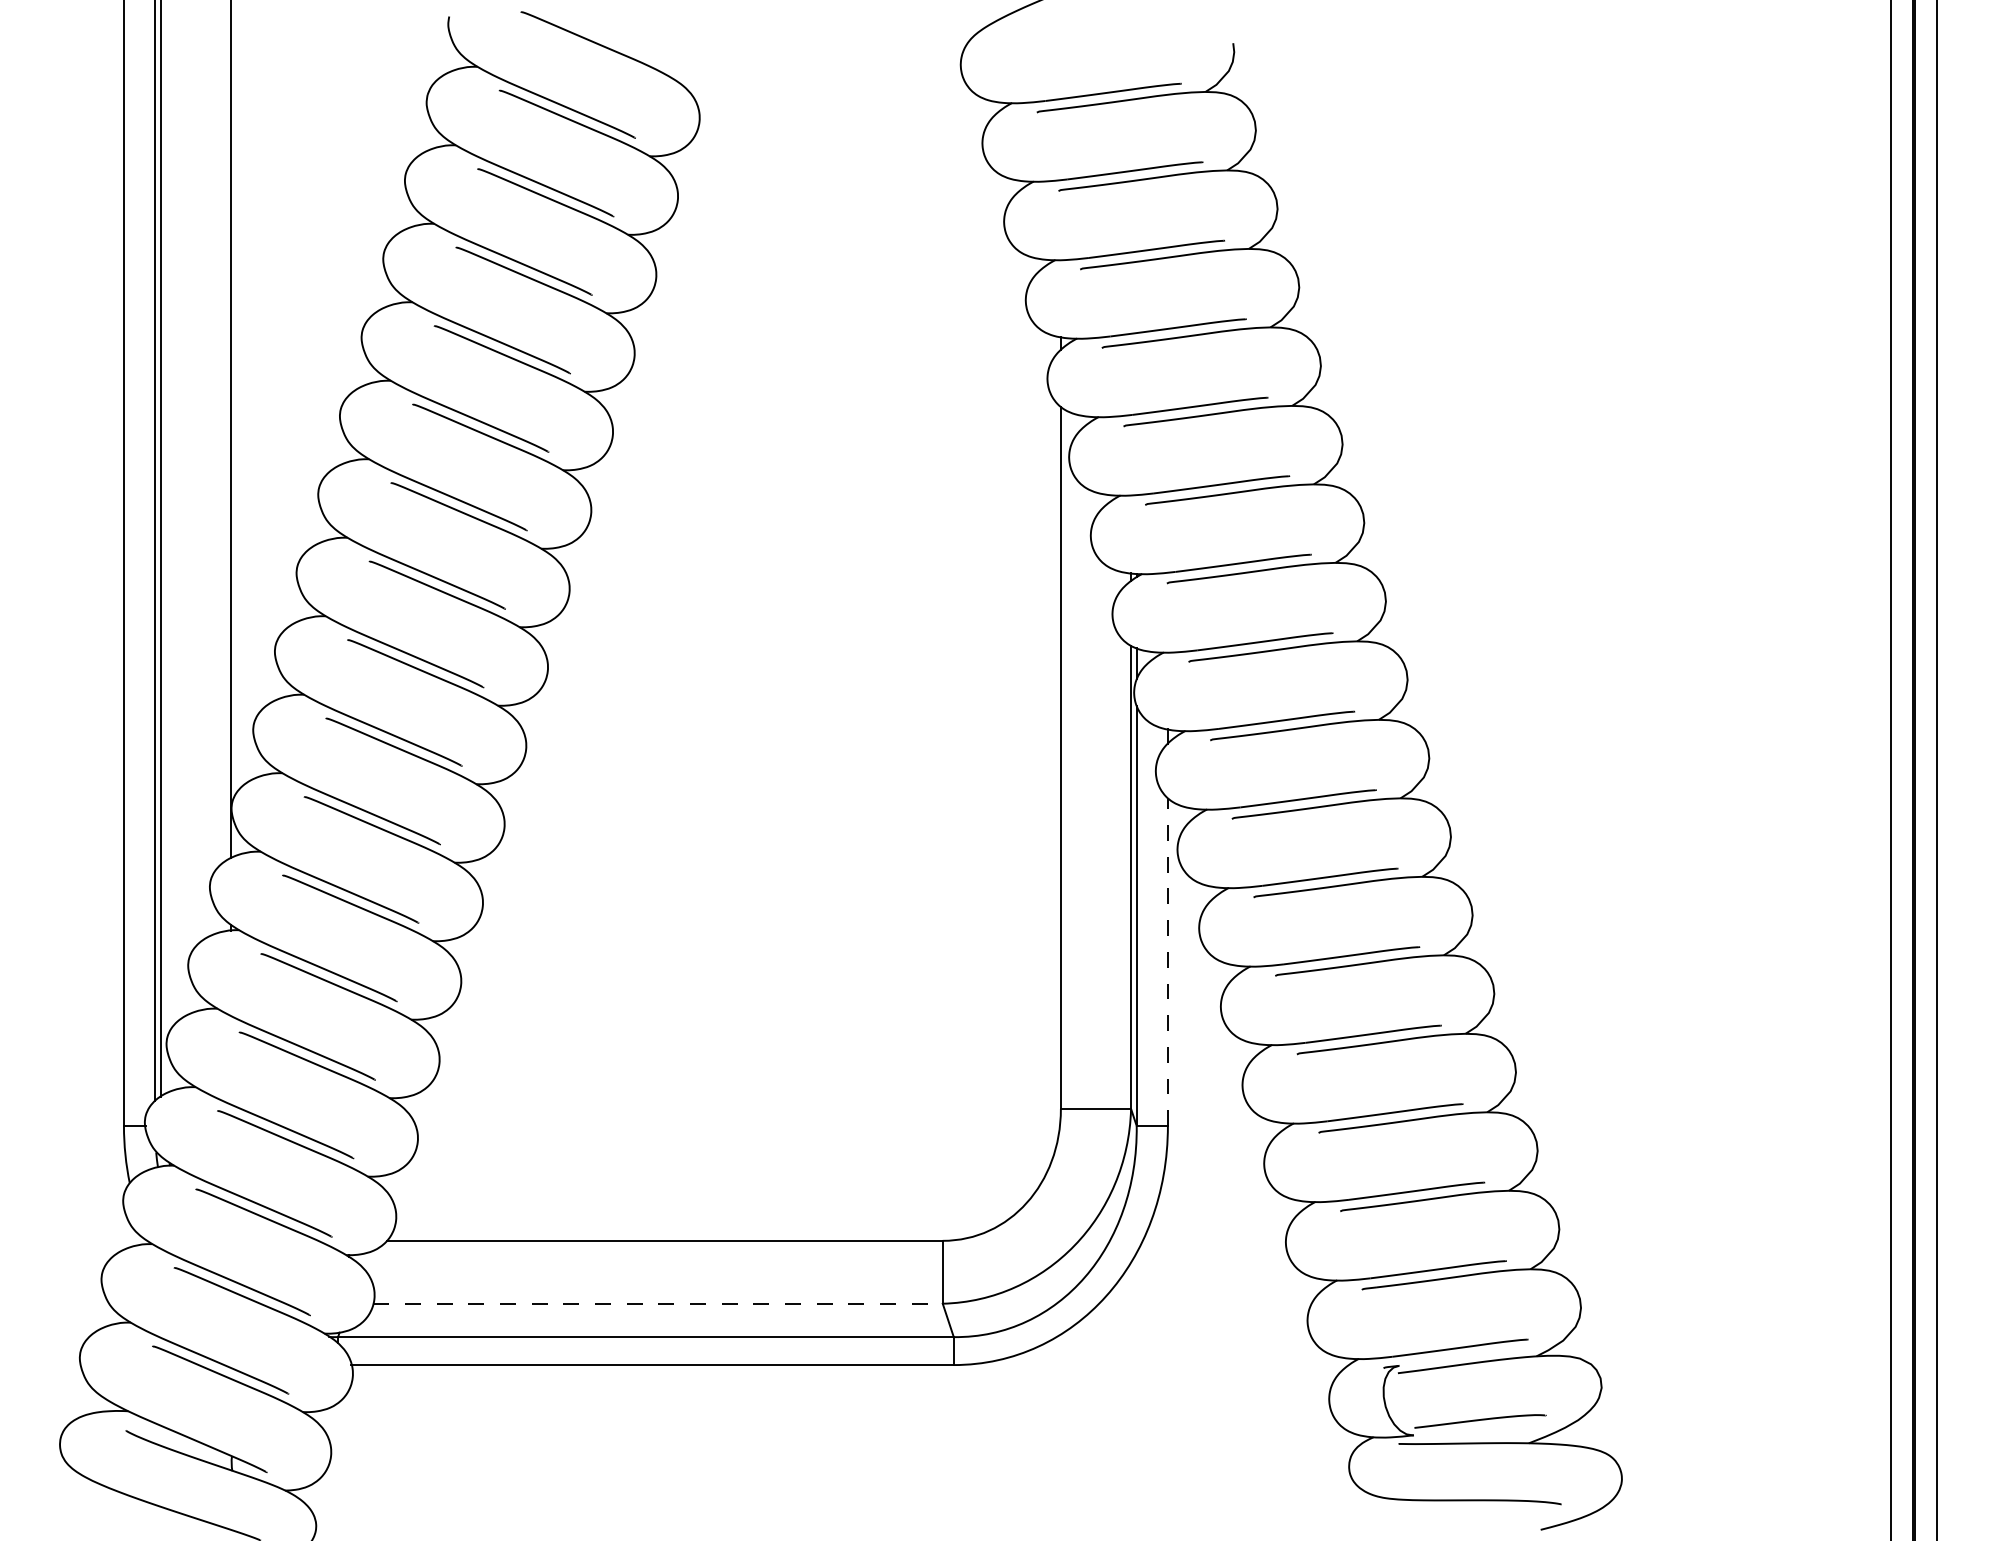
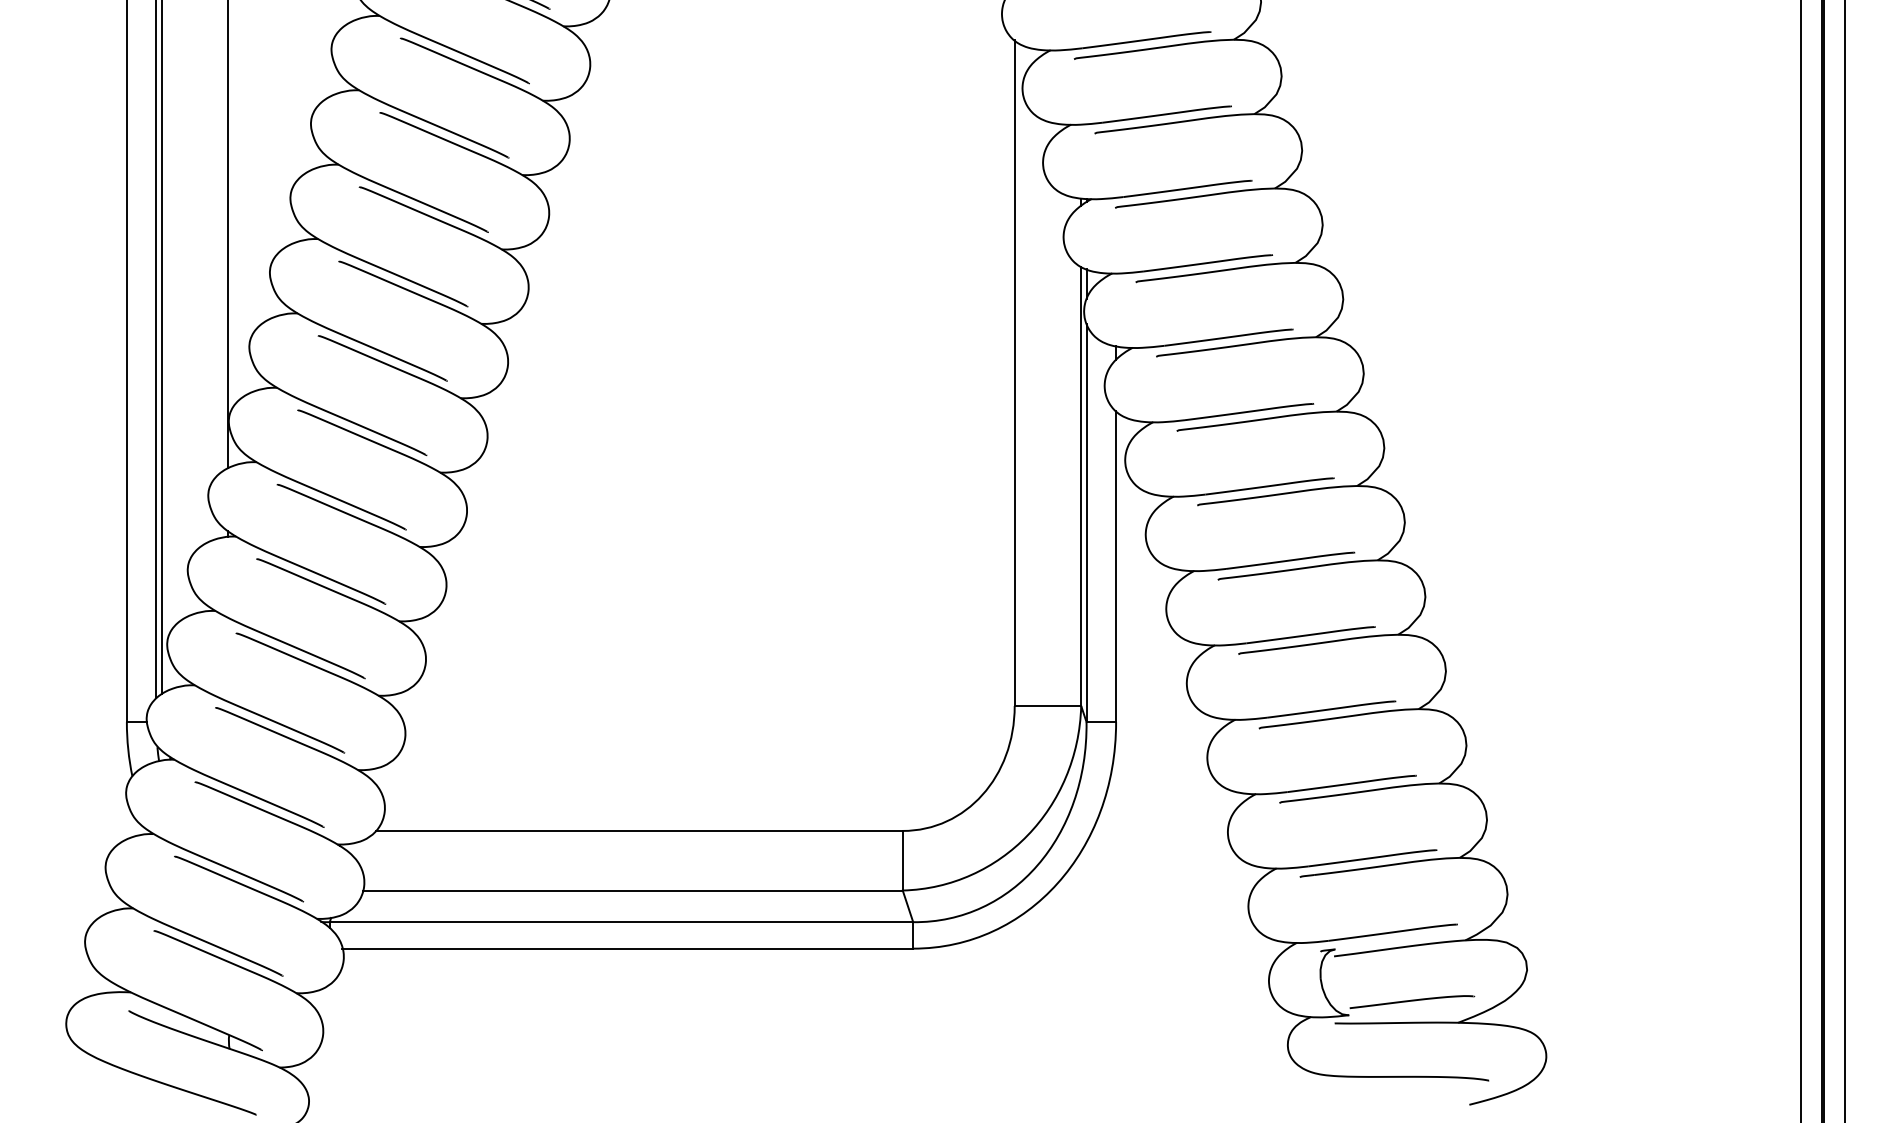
line: (1167, 961) -> (1115, 566), dashed -> solid
line: (658, 1303) -> (633, 890), dashed -> solid

